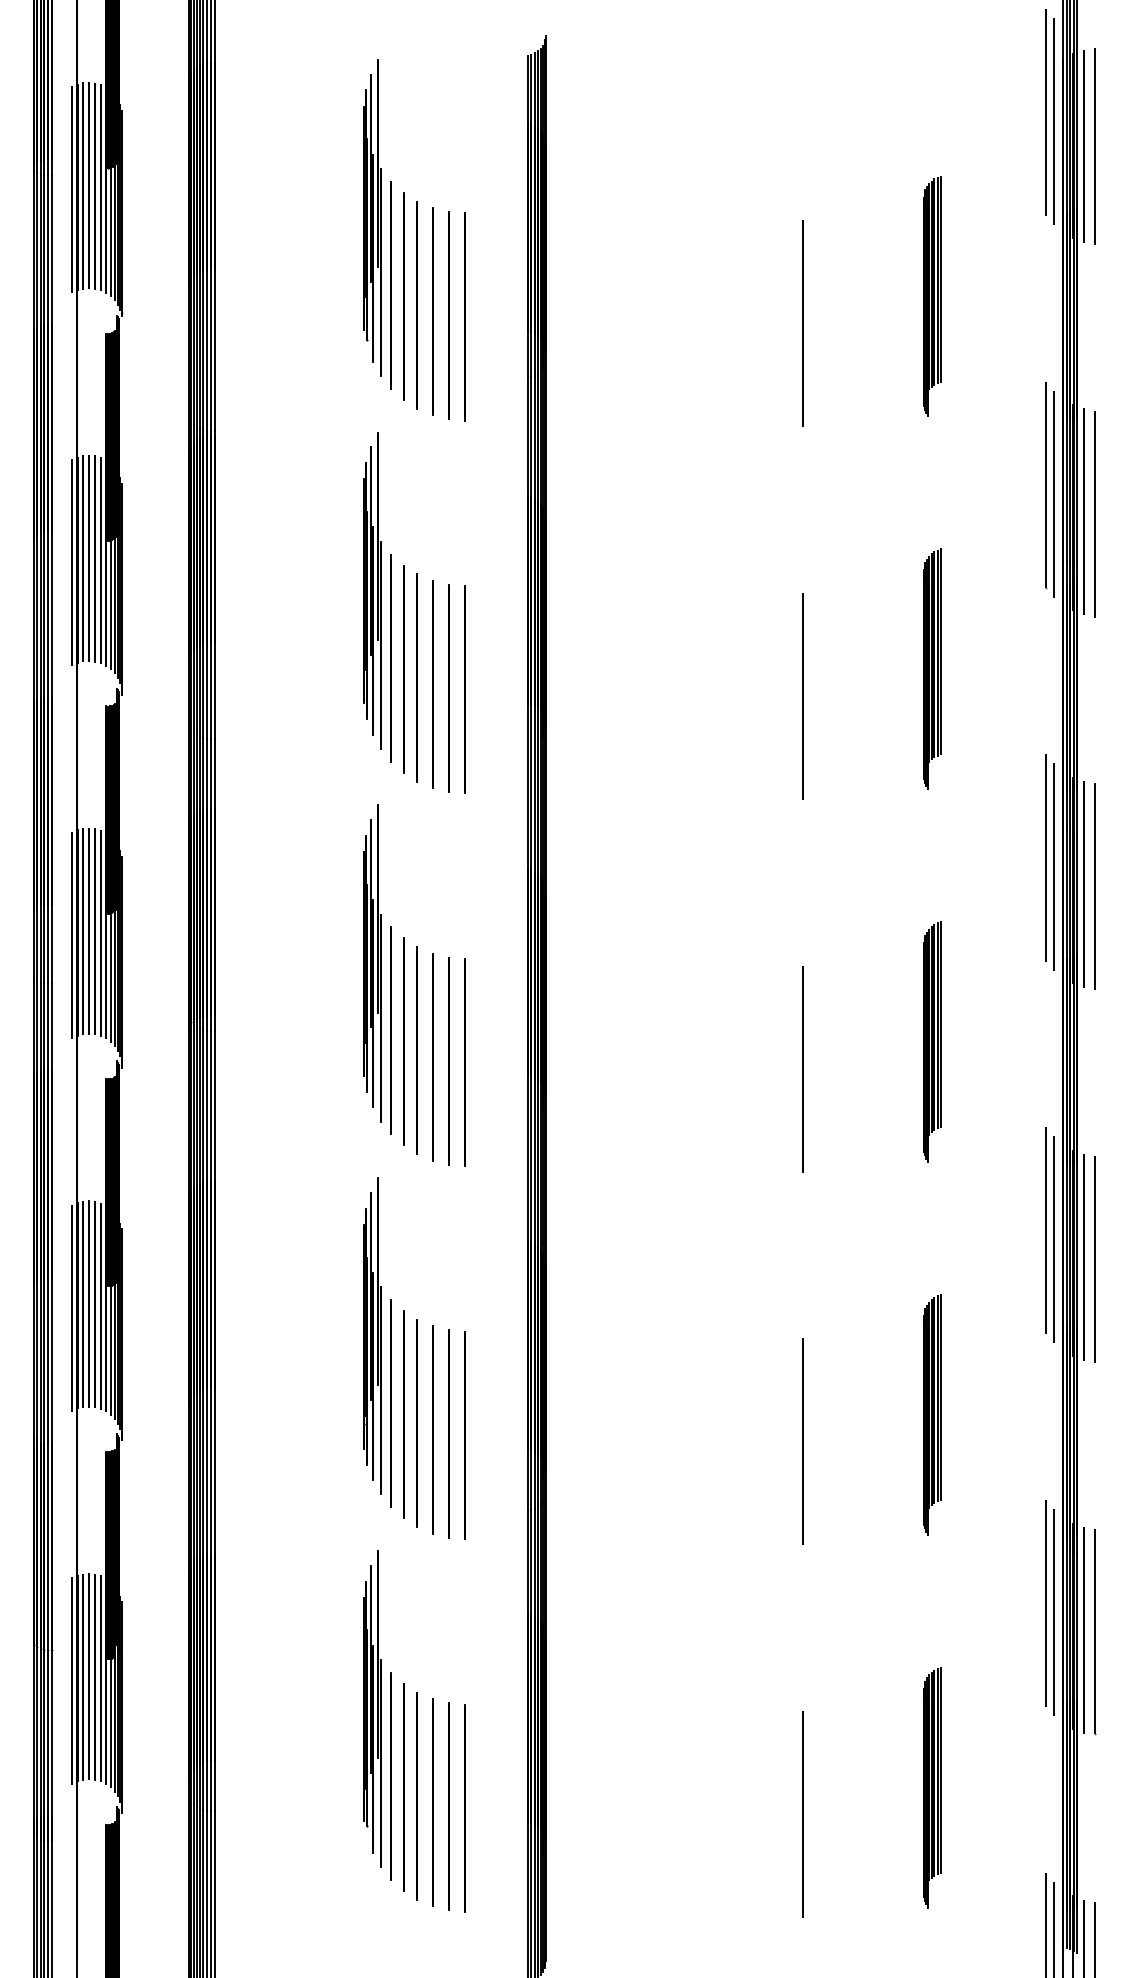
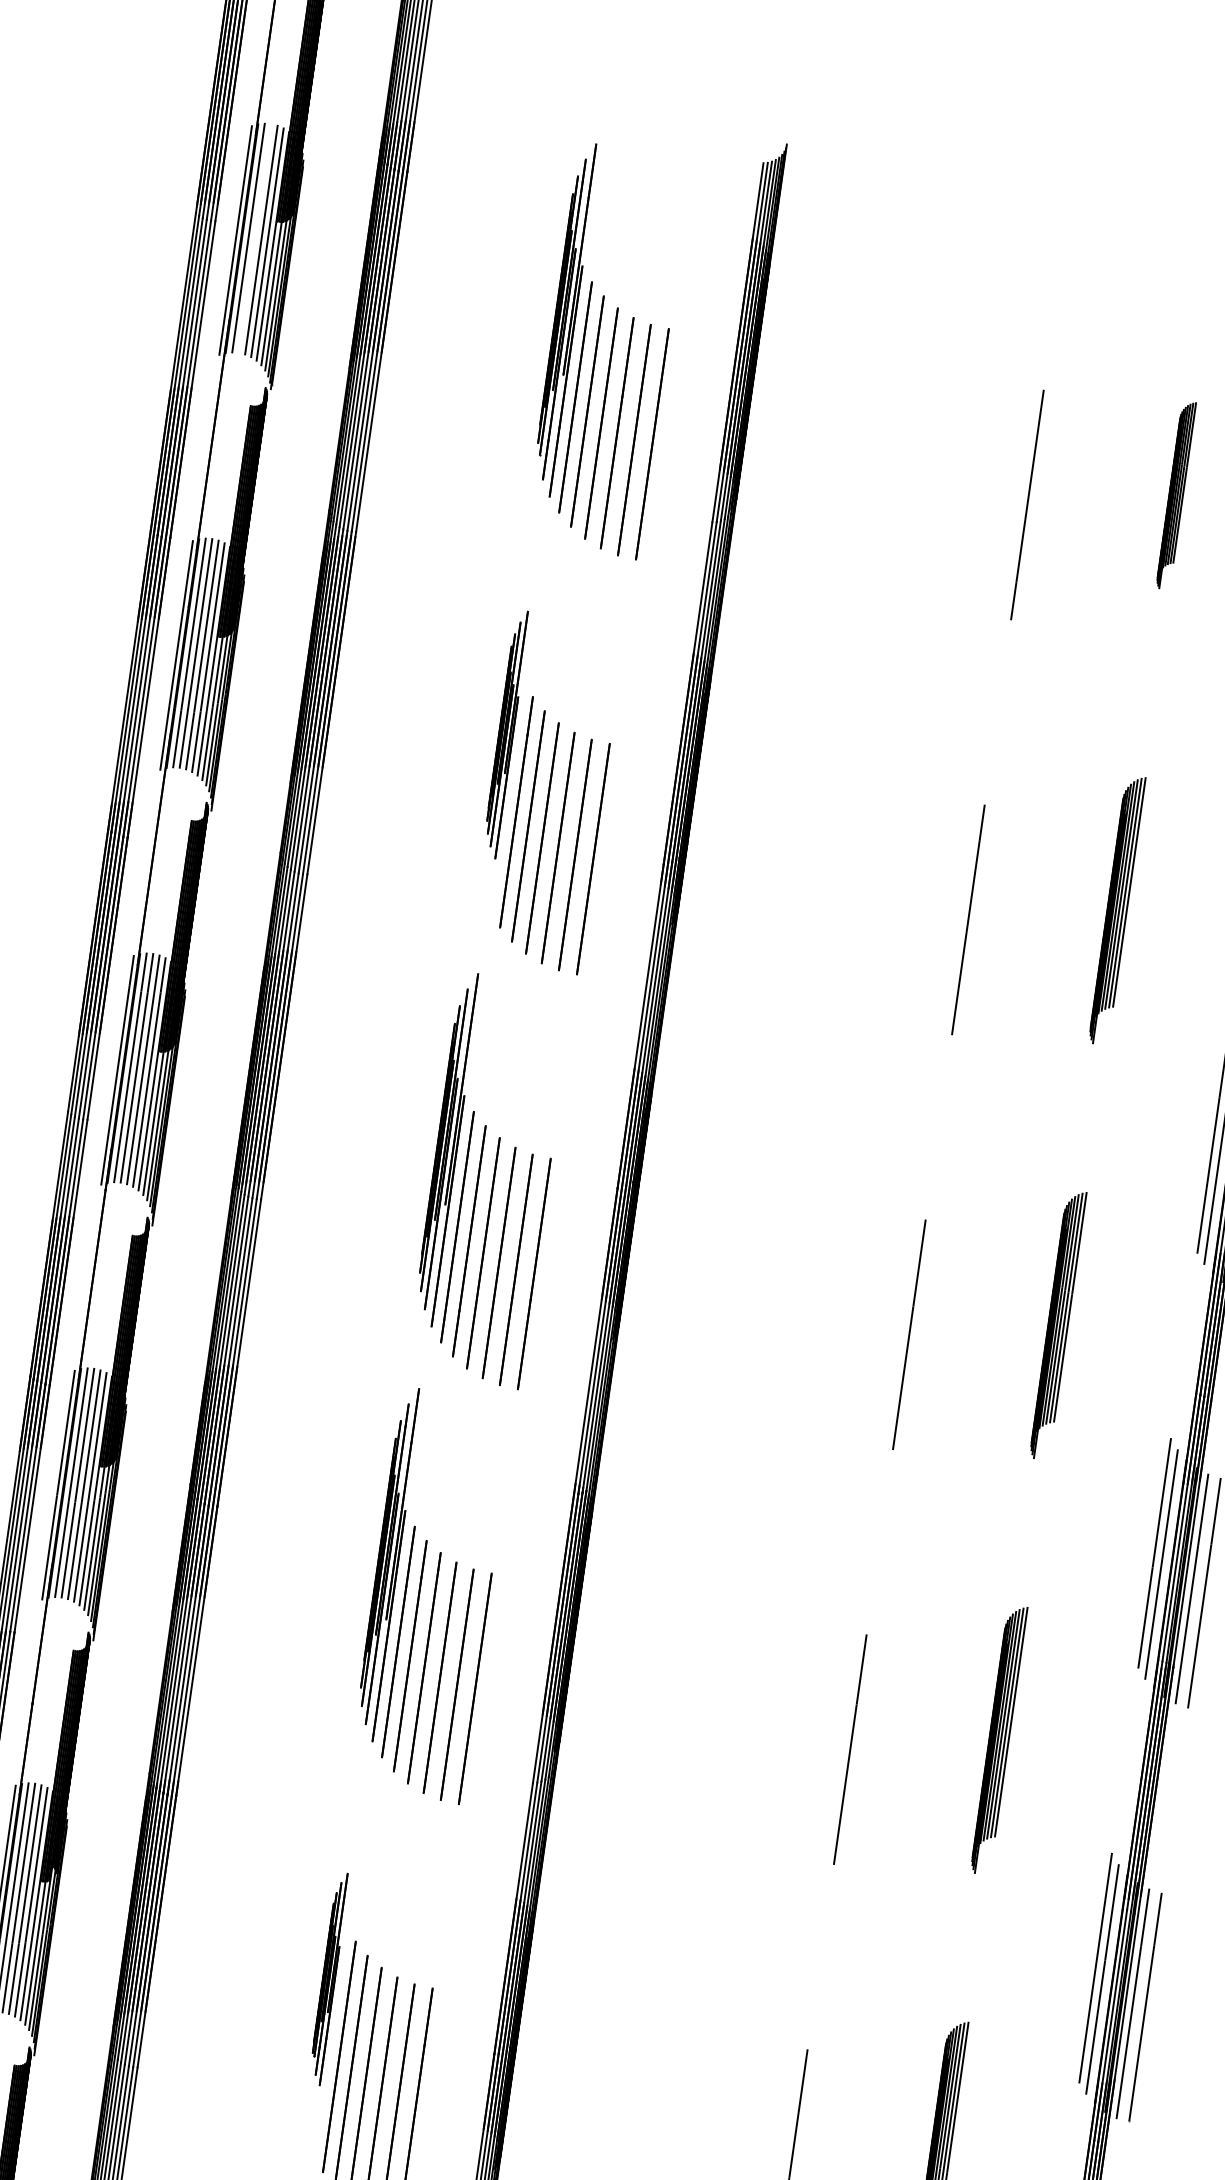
line: (89, 185) -> (255, 238), removed
part: (932, 296) -> (1176, 495), size x0.7
part: (372, 590) -> (506, 734), size x0.7
part: (372, 1708) -> (329, 1978), size x0.6

